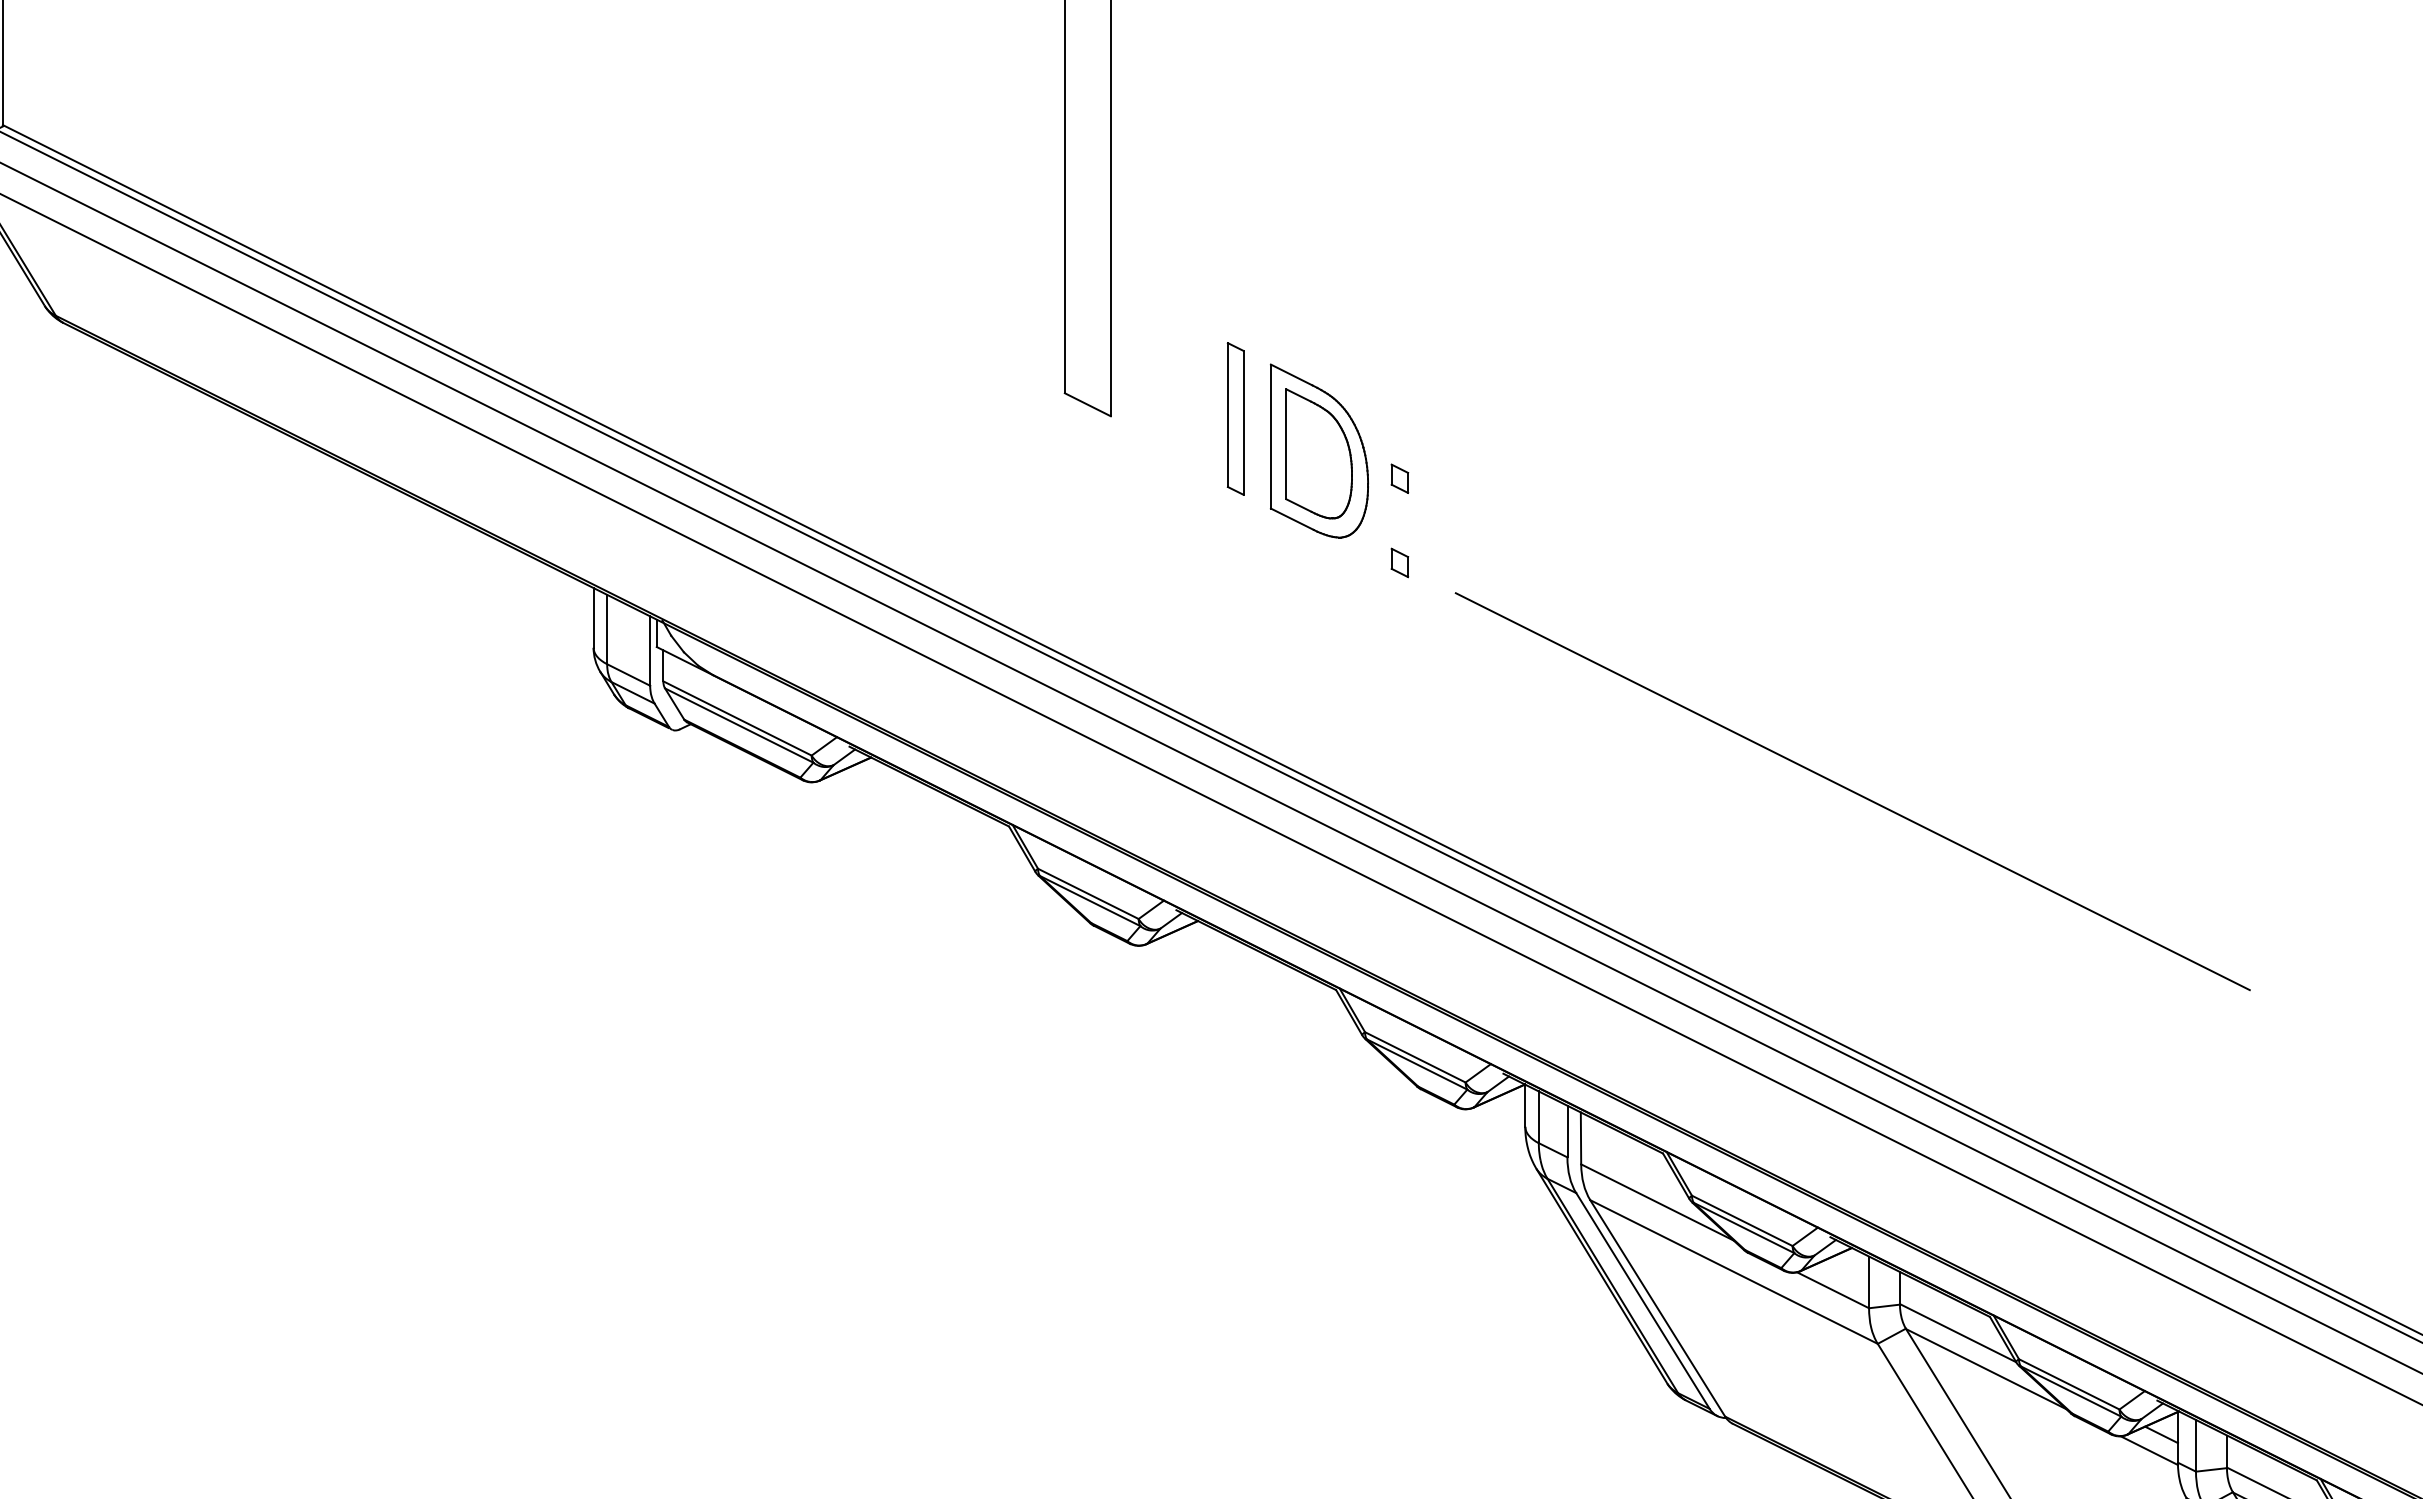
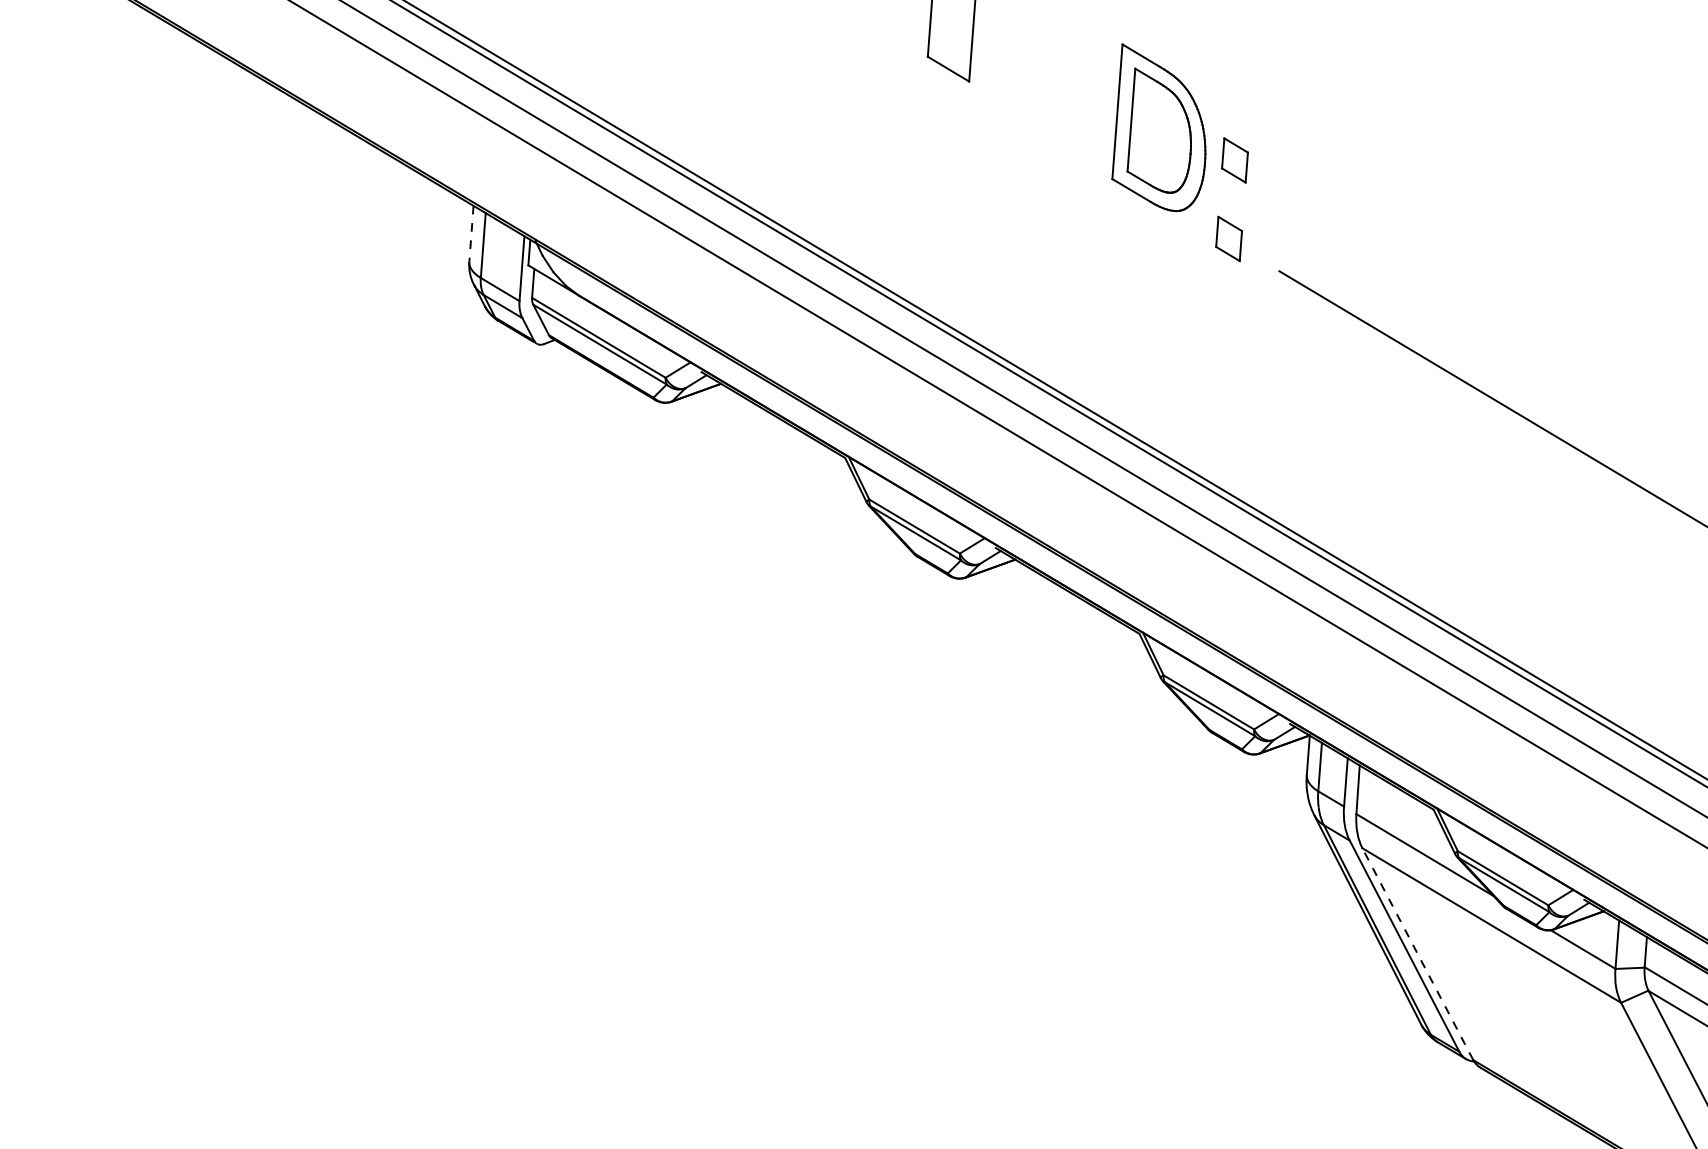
part: (1235, 418) -> (1085, 92), removed
part: (1399, 478) -> (1234, 160), size x1.6
part: (1399, 562) -> (1228, 238), size x1.6
line: (593, 617) -> (471, 233), solid -> dashed
line: (1657, 1308) -> (1417, 954), solid -> dashed

